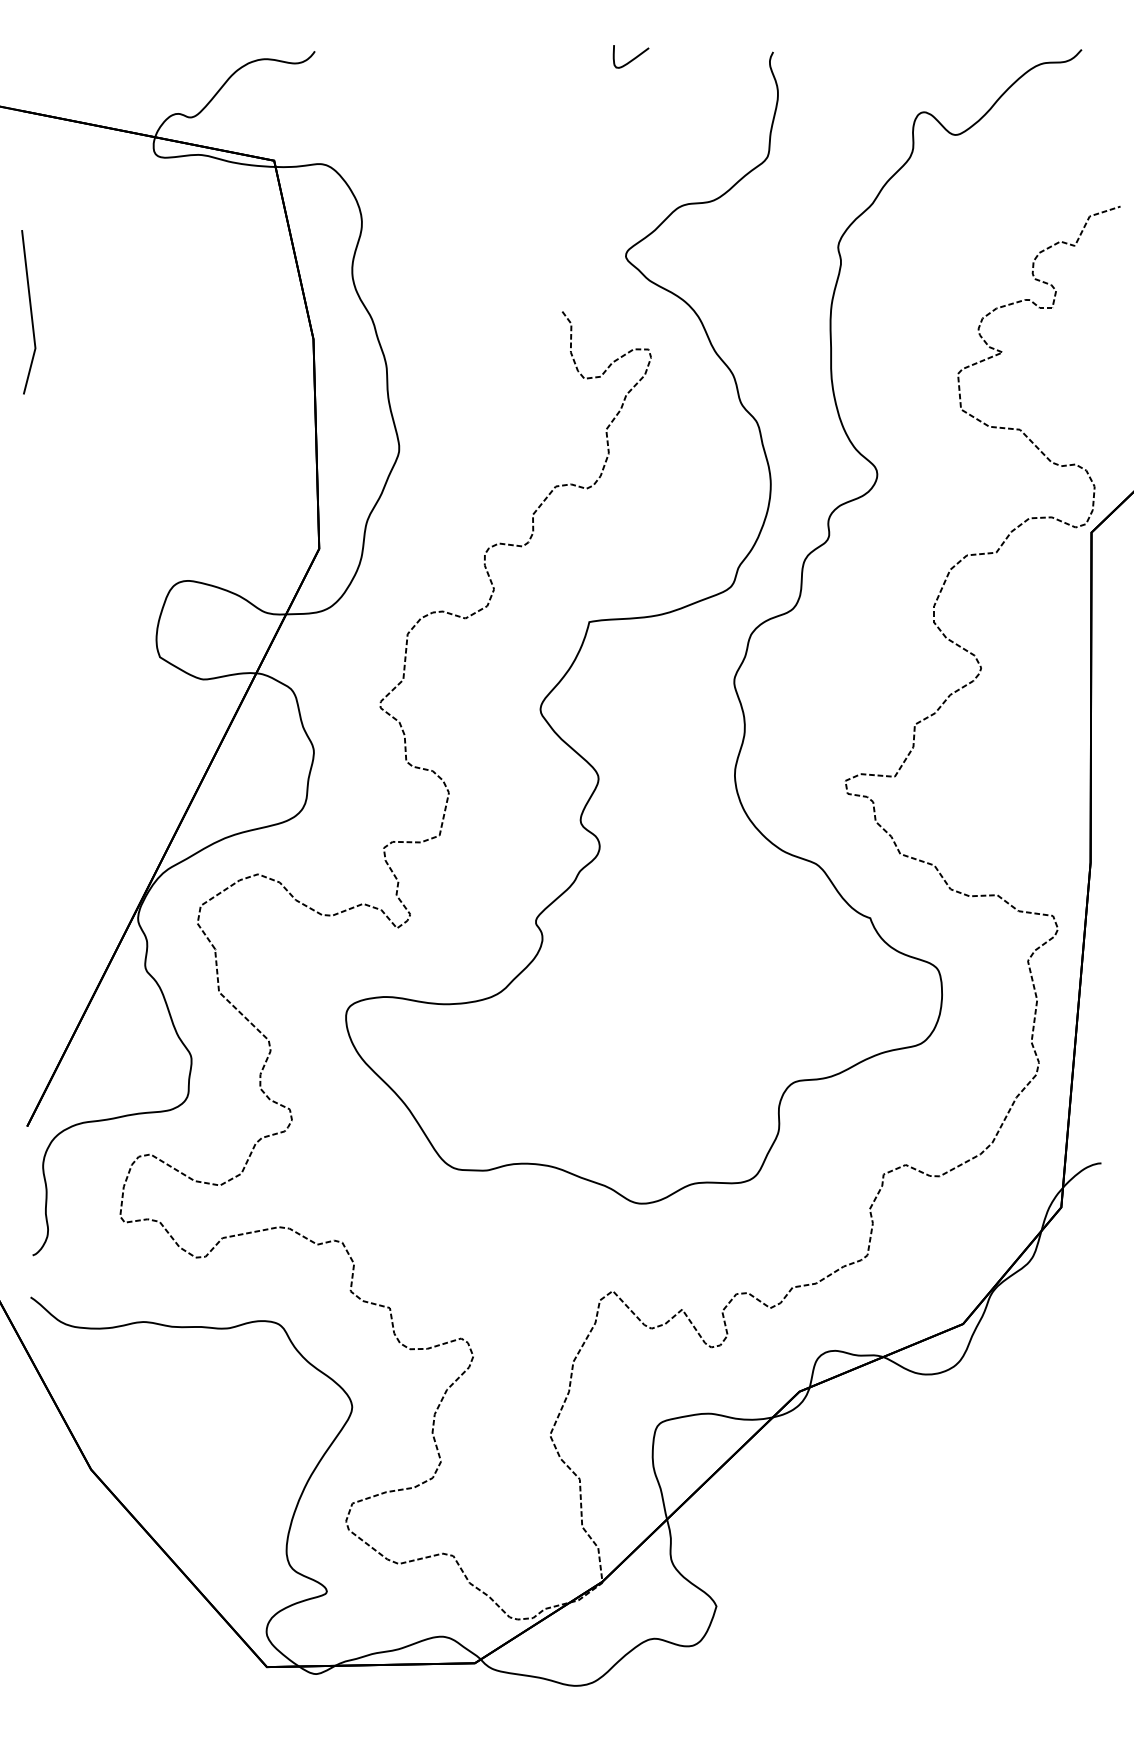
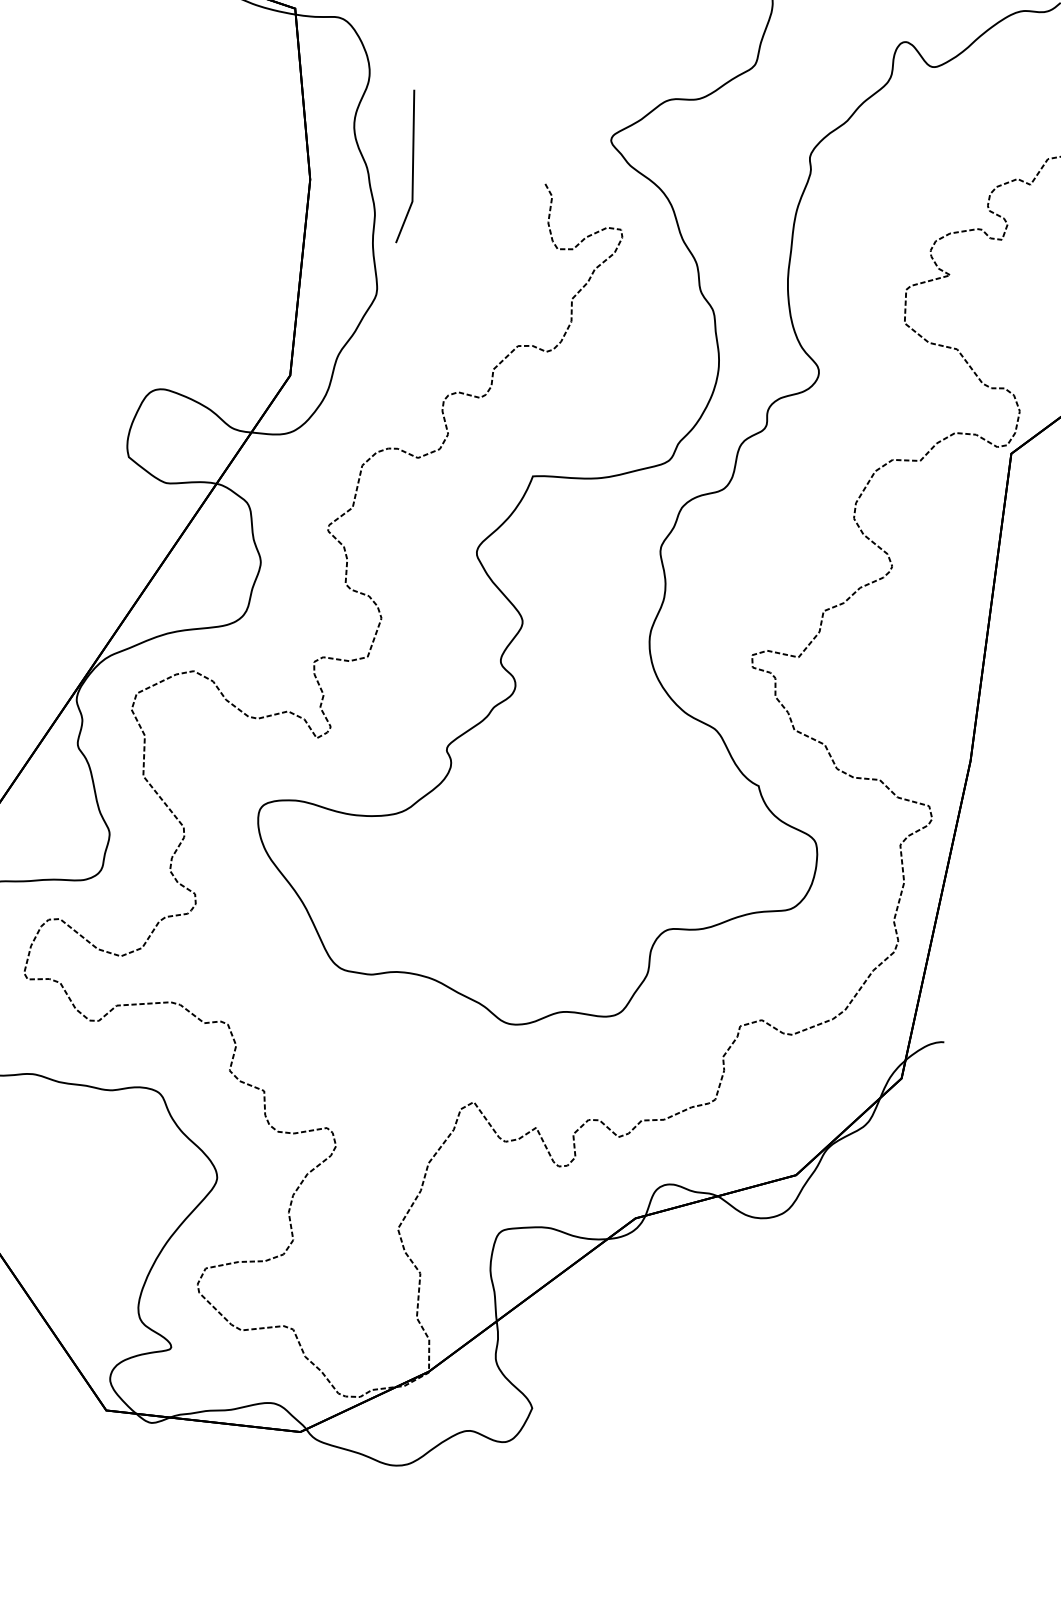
line: (30, 312) -> (412, 167), moved

